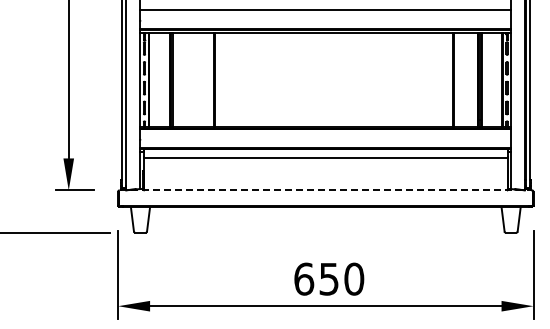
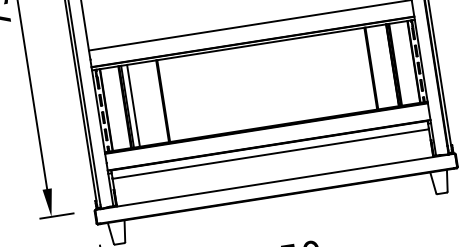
line: (180, 80) -> (133, 106), added
line: (326, 190) -> (275, 181), dashed -> solid

